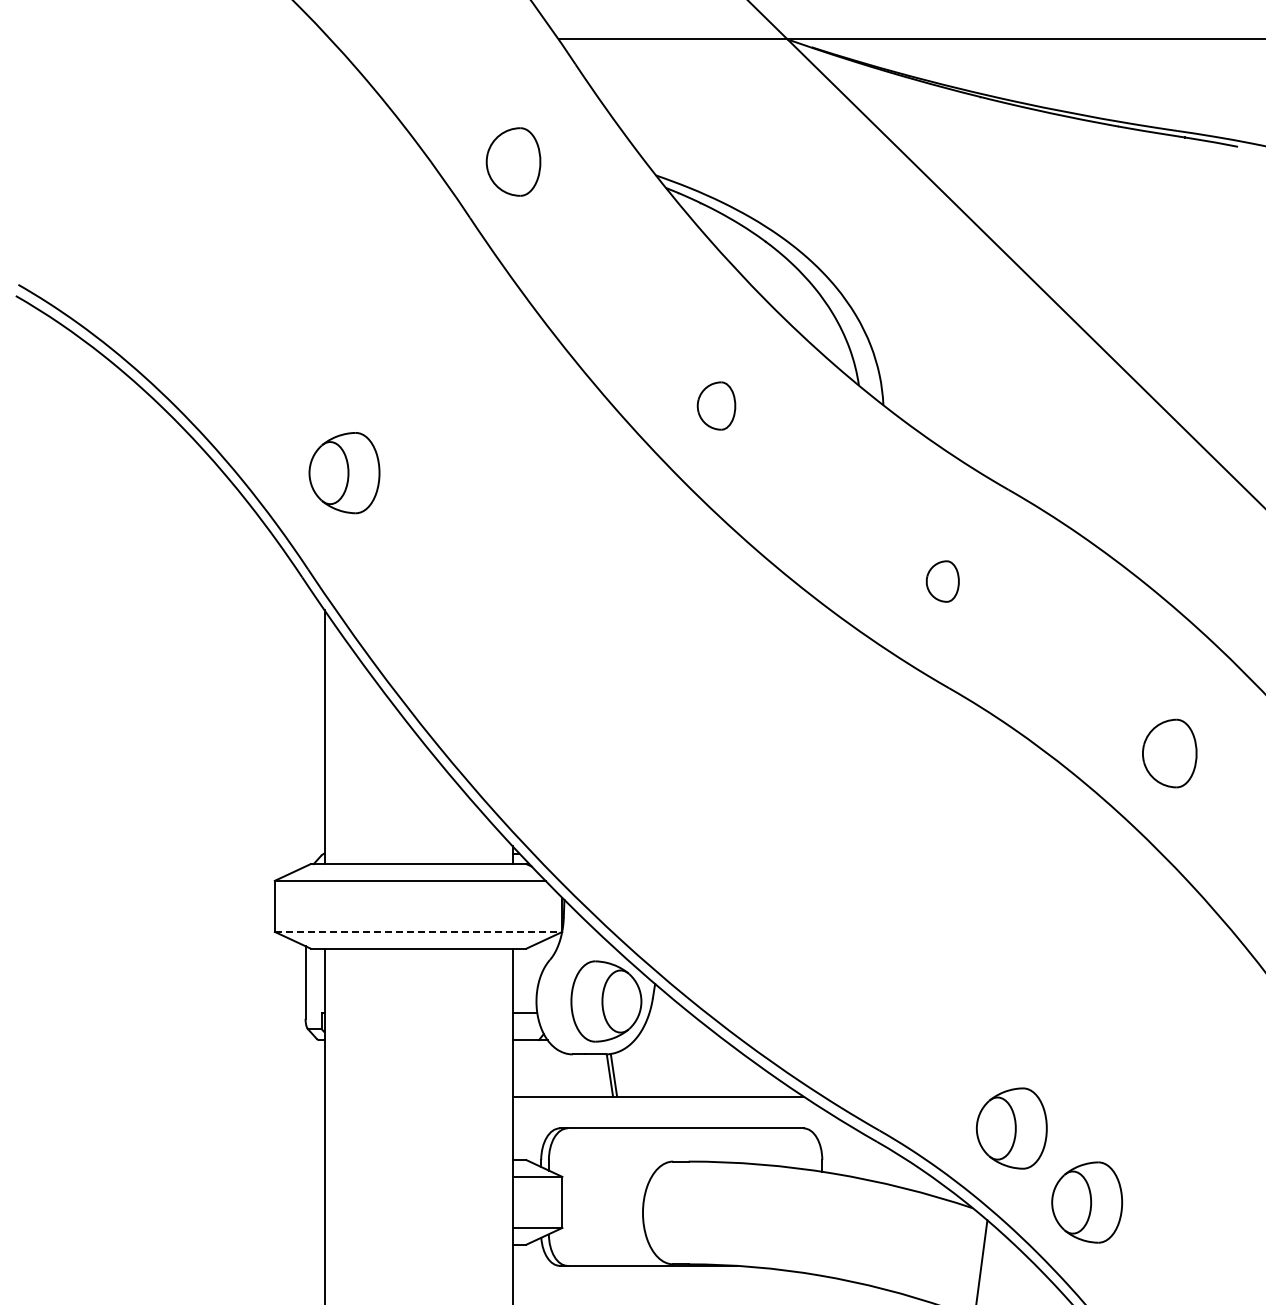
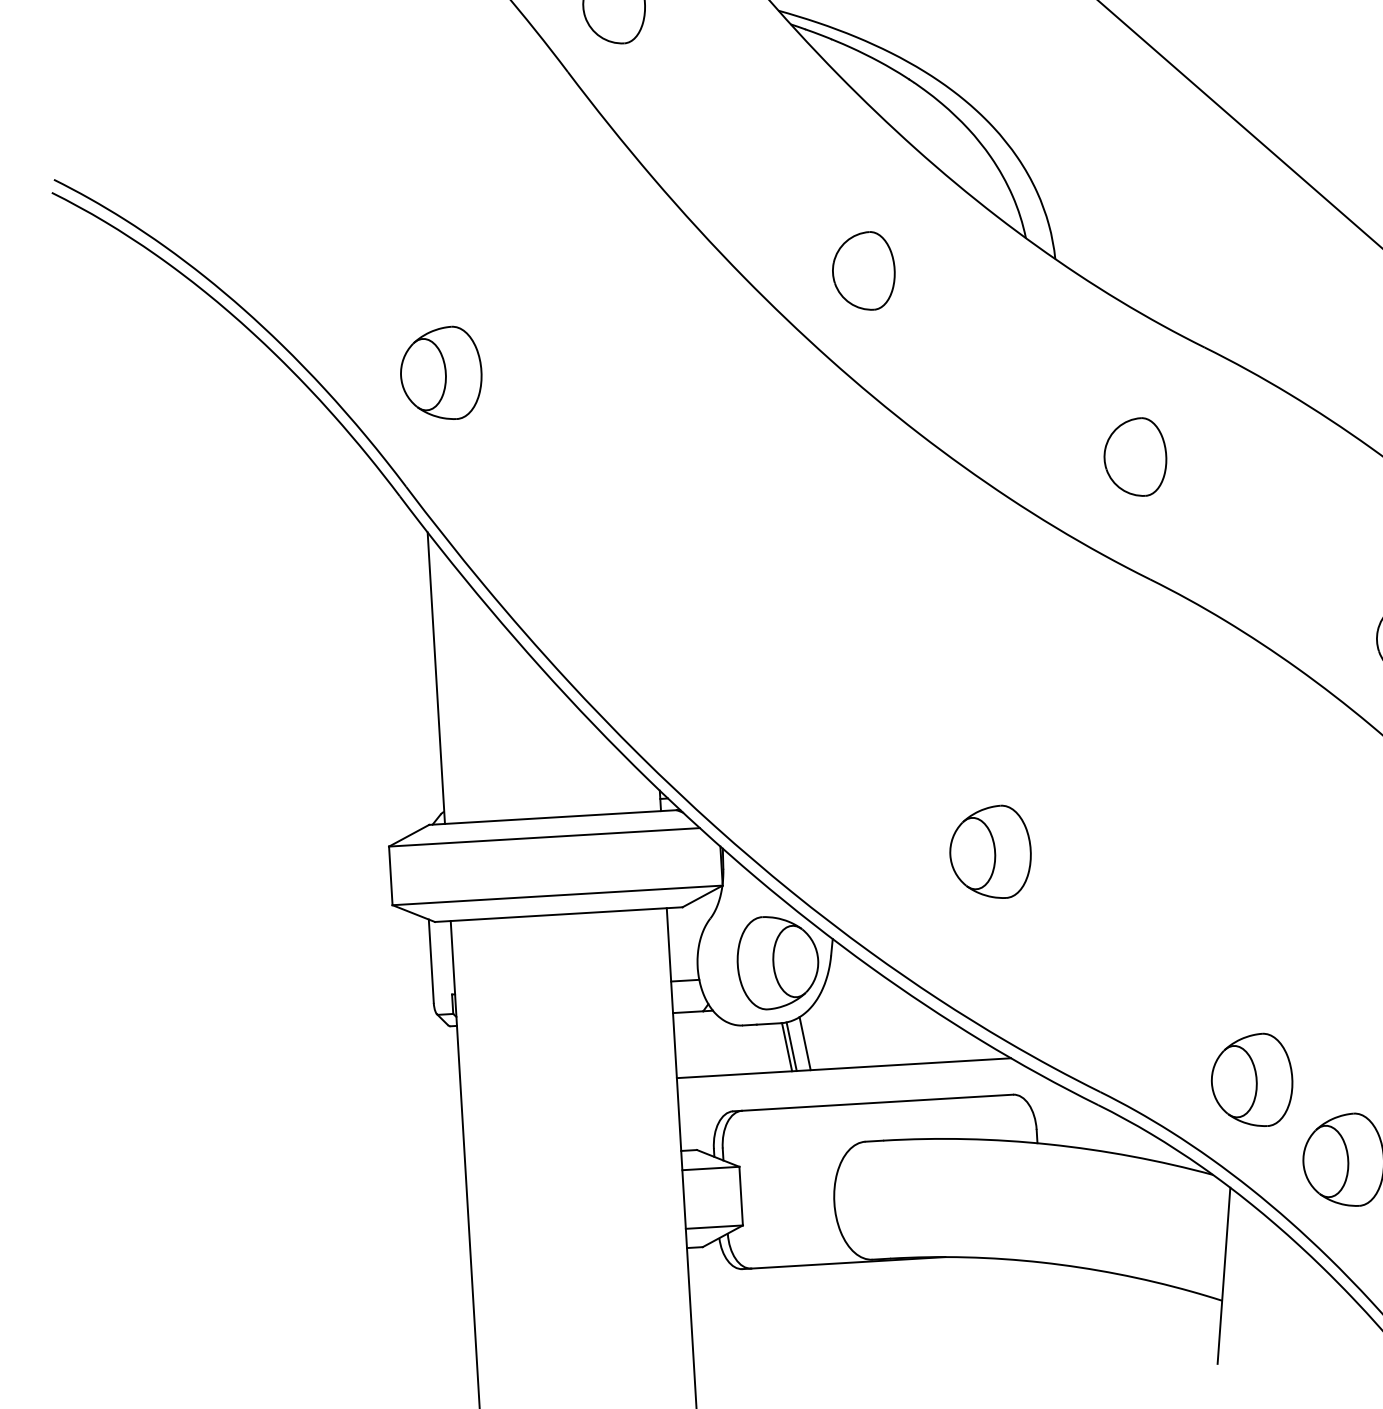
part: (716, 405) -> (863, 270), size x1.43
part: (942, 581) -> (1135, 457), size x1.67
part: (796, 917) -> (990, 853), added
line: (418, 931) -> (557, 894), dashed -> solid
line: (625, 1073) -> (804, 1043), added

